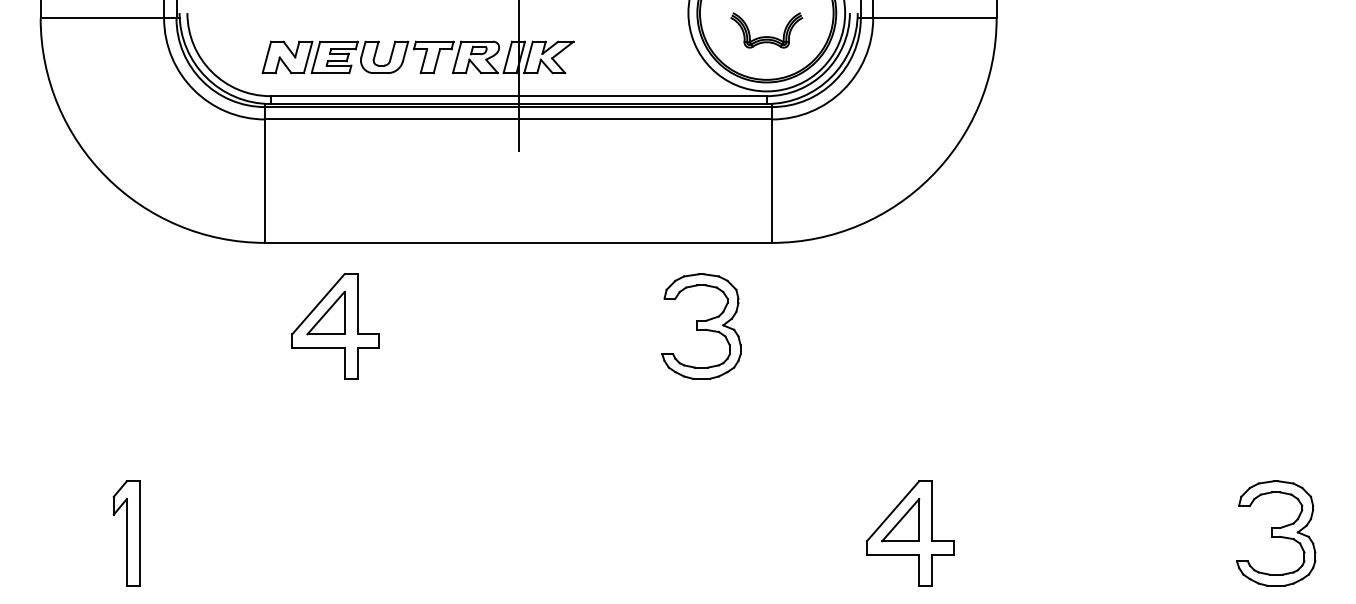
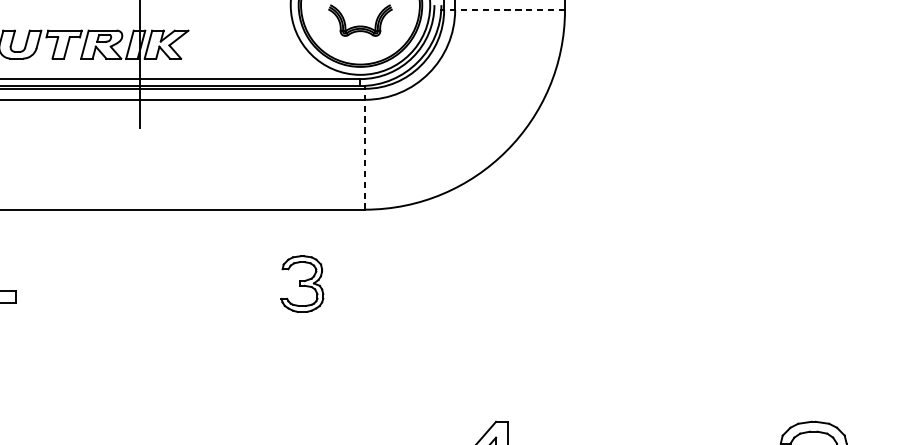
line: (928, 18) -> (504, 9), solid -> dashed
line: (772, 175) -> (365, 149), solid -> dashed
part: (701, 326) -> (302, 284), size x0.6

